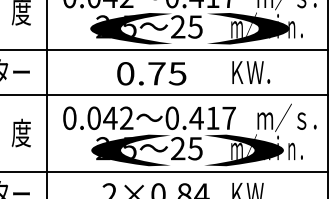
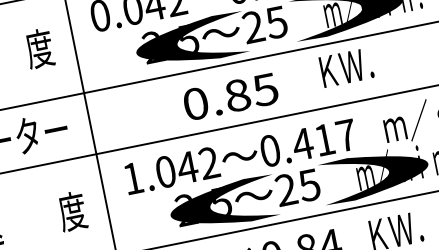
text: (251, 72) -> (347, 67), moved
text: (156, 73) -> (237, 95), 0.75 -> 0.85
text: (69, 117) -> (132, 177), 0.042 -> 1.042

